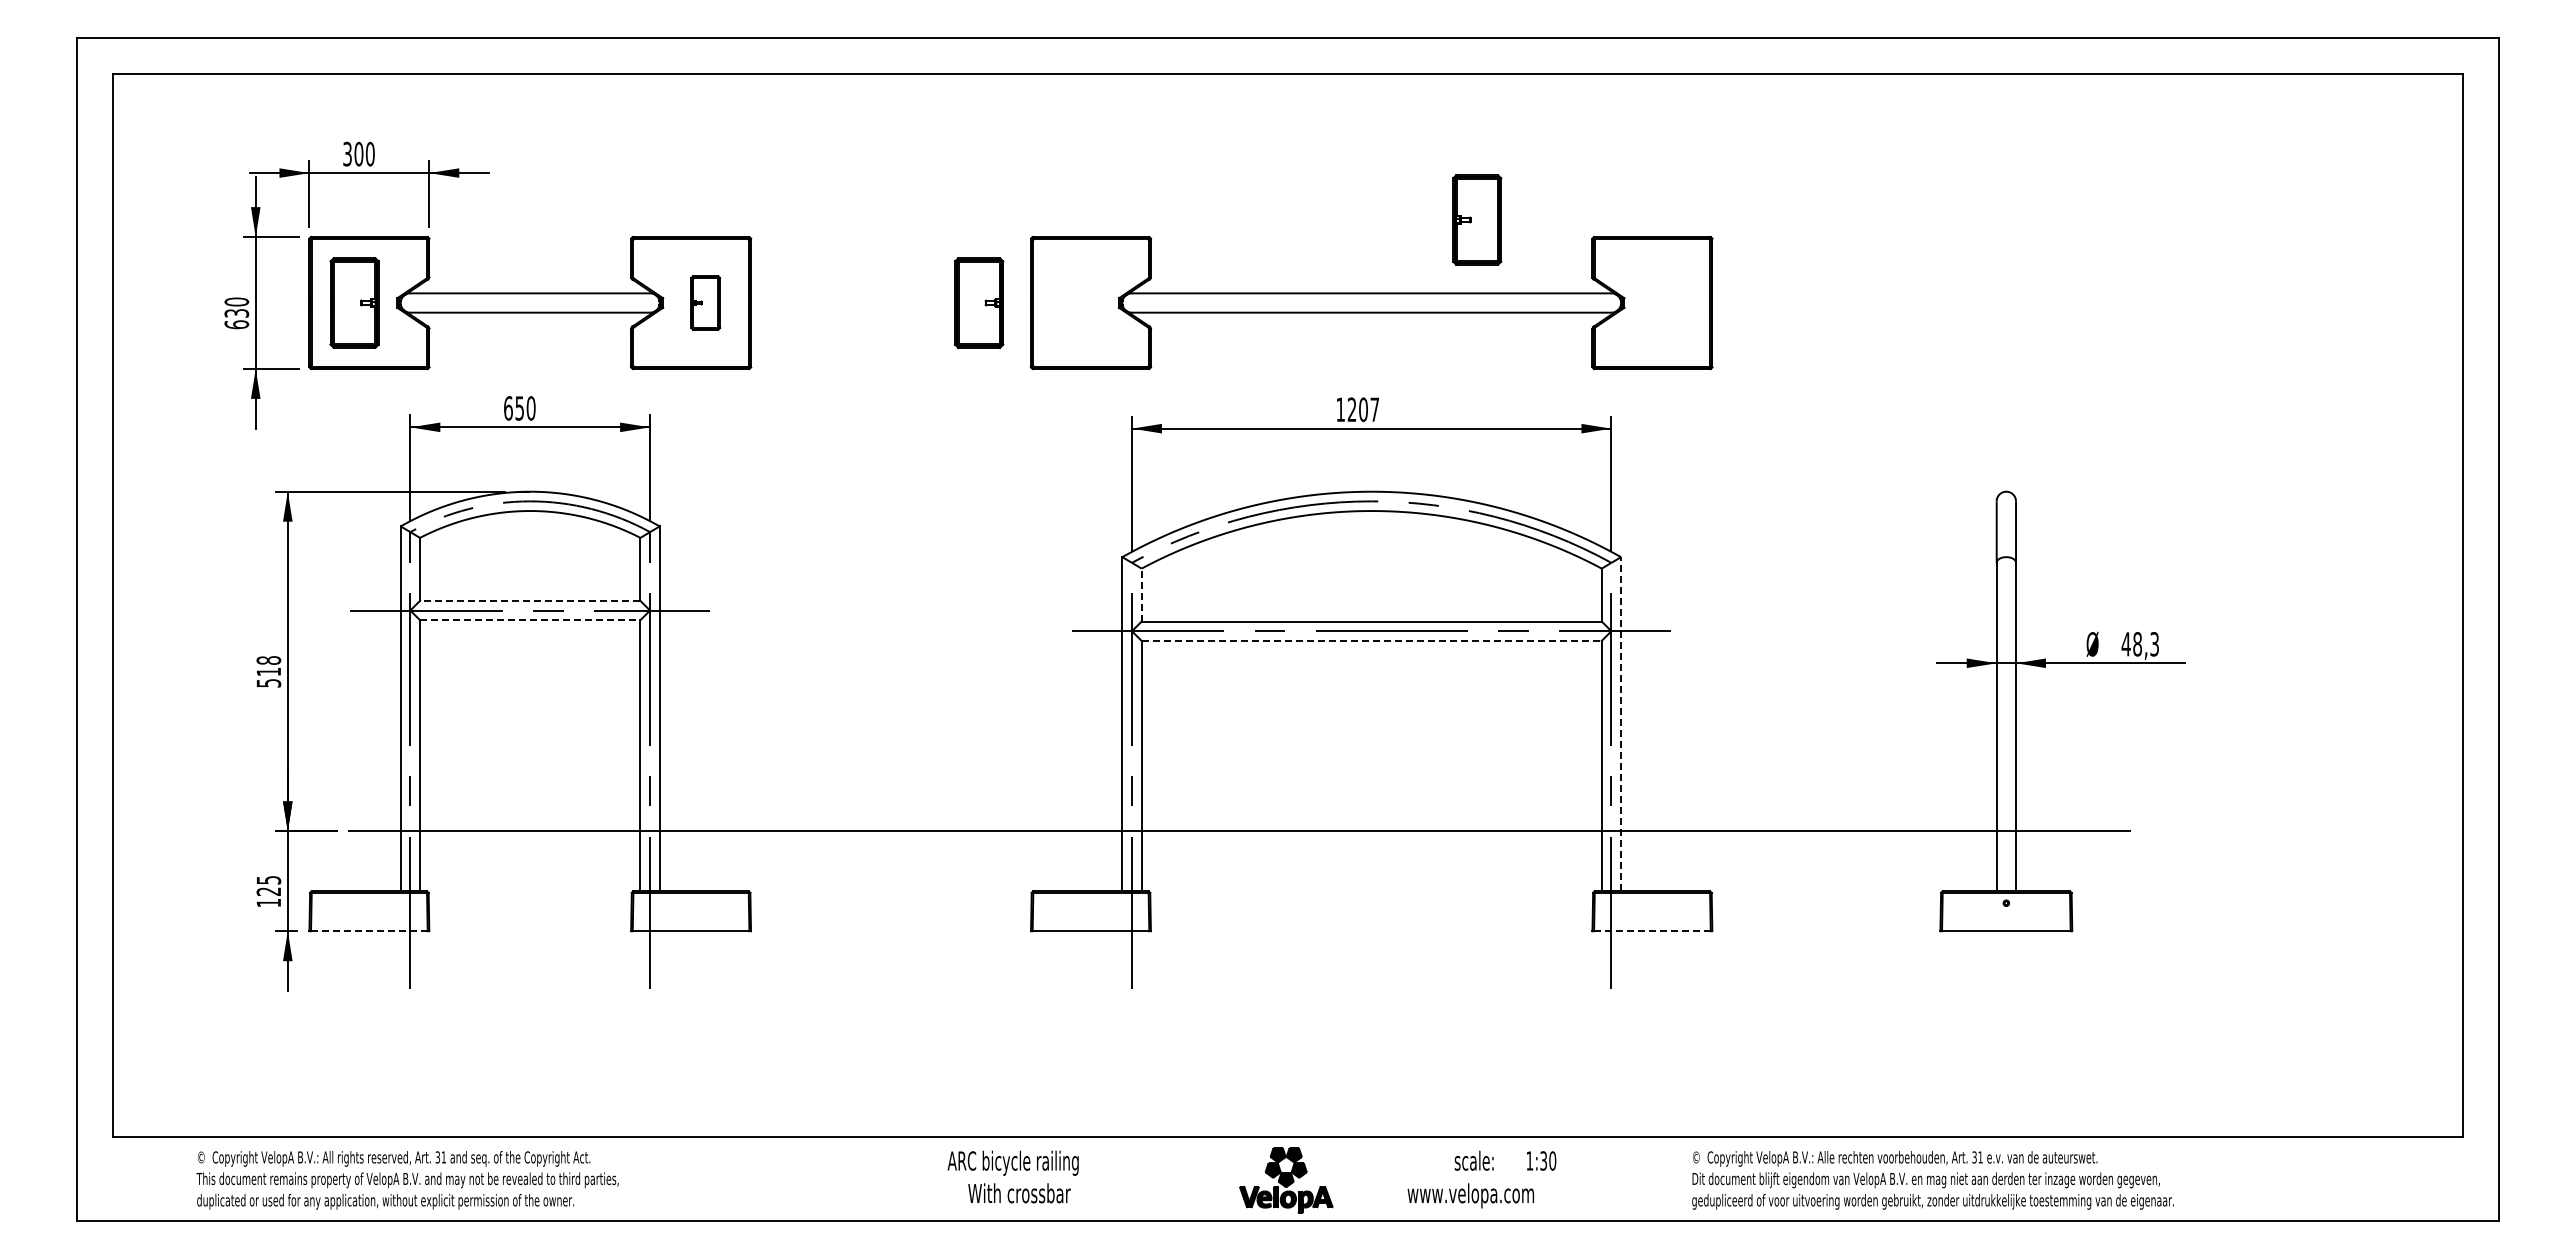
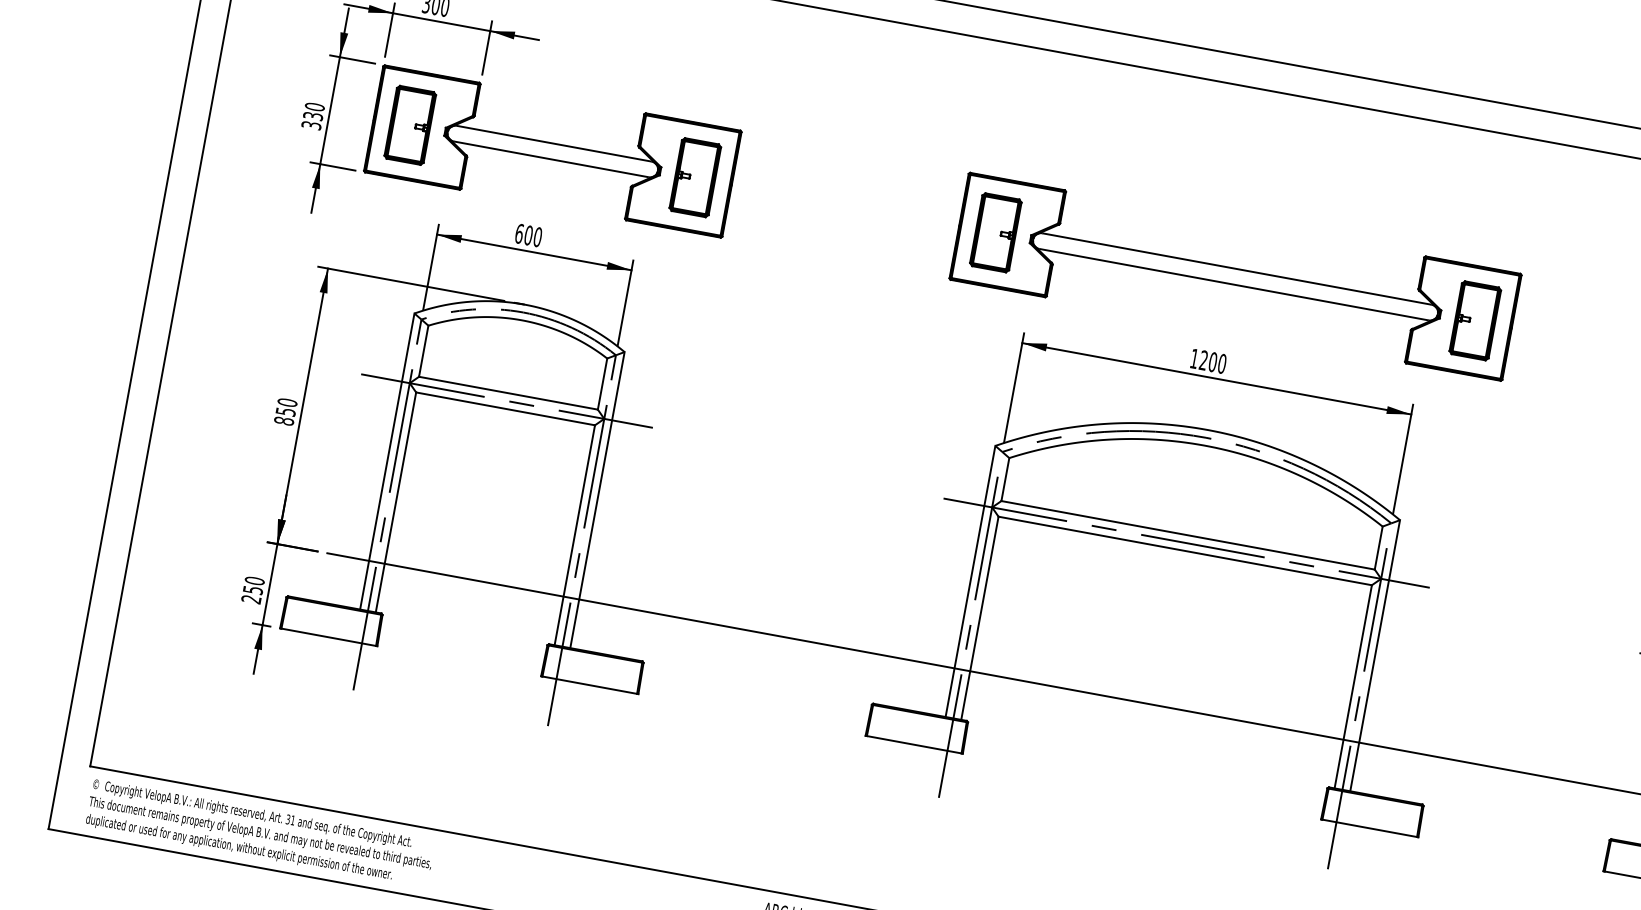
part: (1477, 219) -> (1475, 320), moved
part: (705, 302) -> (695, 177), size x1.67
part: (979, 302) -> (996, 232), moved
text: (236, 324) -> (311, 125), 630 -> 330
text: (519, 408) -> (528, 235), 650 -> 600
text: (1374, 409) -> (1221, 363), 1207 -> 1200
line: (1141, 594) -> (1005, 479), dashed -> solid
line: (529, 600) -> (507, 392), dashed -> solid
line: (530, 620) -> (505, 409), dashed -> solid
line: (1372, 640) -> (1185, 550), dashed -> solid
text: (268, 671) -> (285, 411), 518 -> 850
line: (1621, 723) -> (1375, 655), dashed -> solid
text: (268, 891) -> (252, 590), 125 -> 250
line: (369, 931) -> (328, 637), dashed -> solid
line: (1652, 931) -> (1369, 828), dashed -> solid
text: (407, 1180) -> (260, 833), moved

